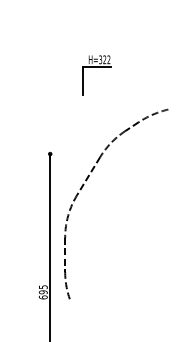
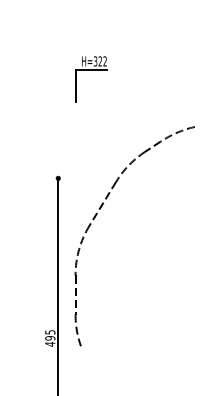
part: (97, 67) -> (91, 70), moved
text: (43, 296) -> (50, 343), 695 -> 495

